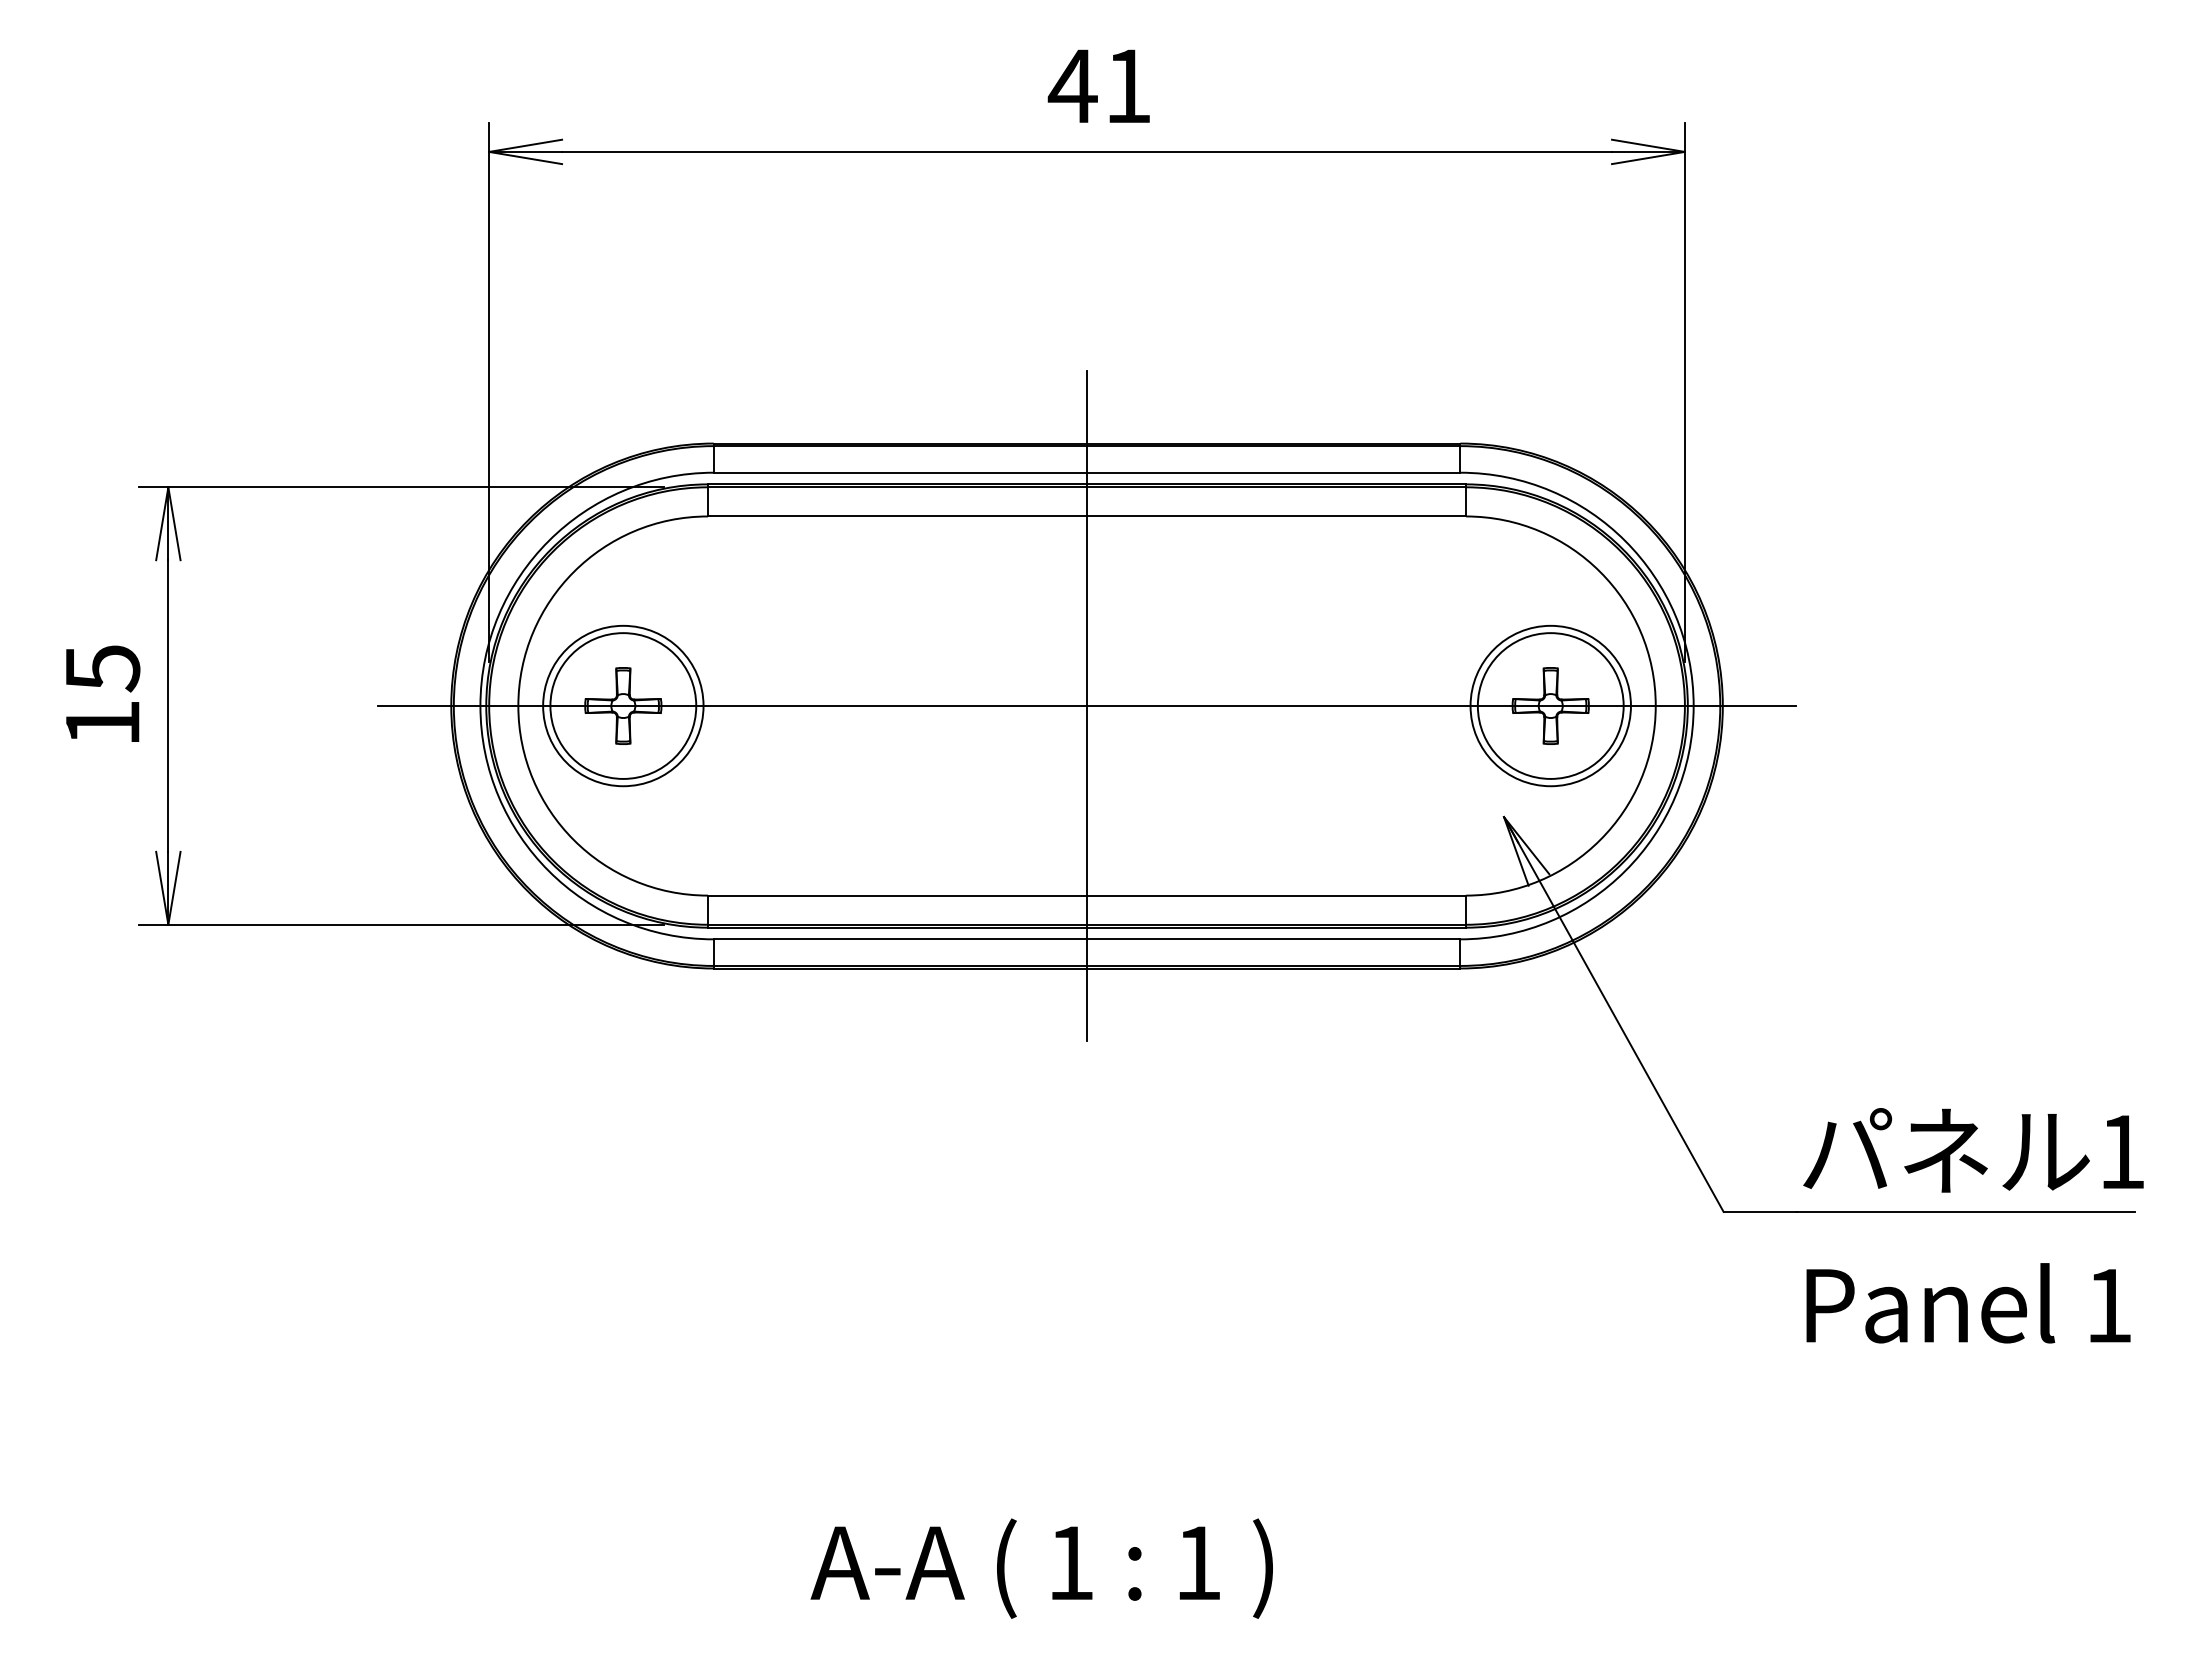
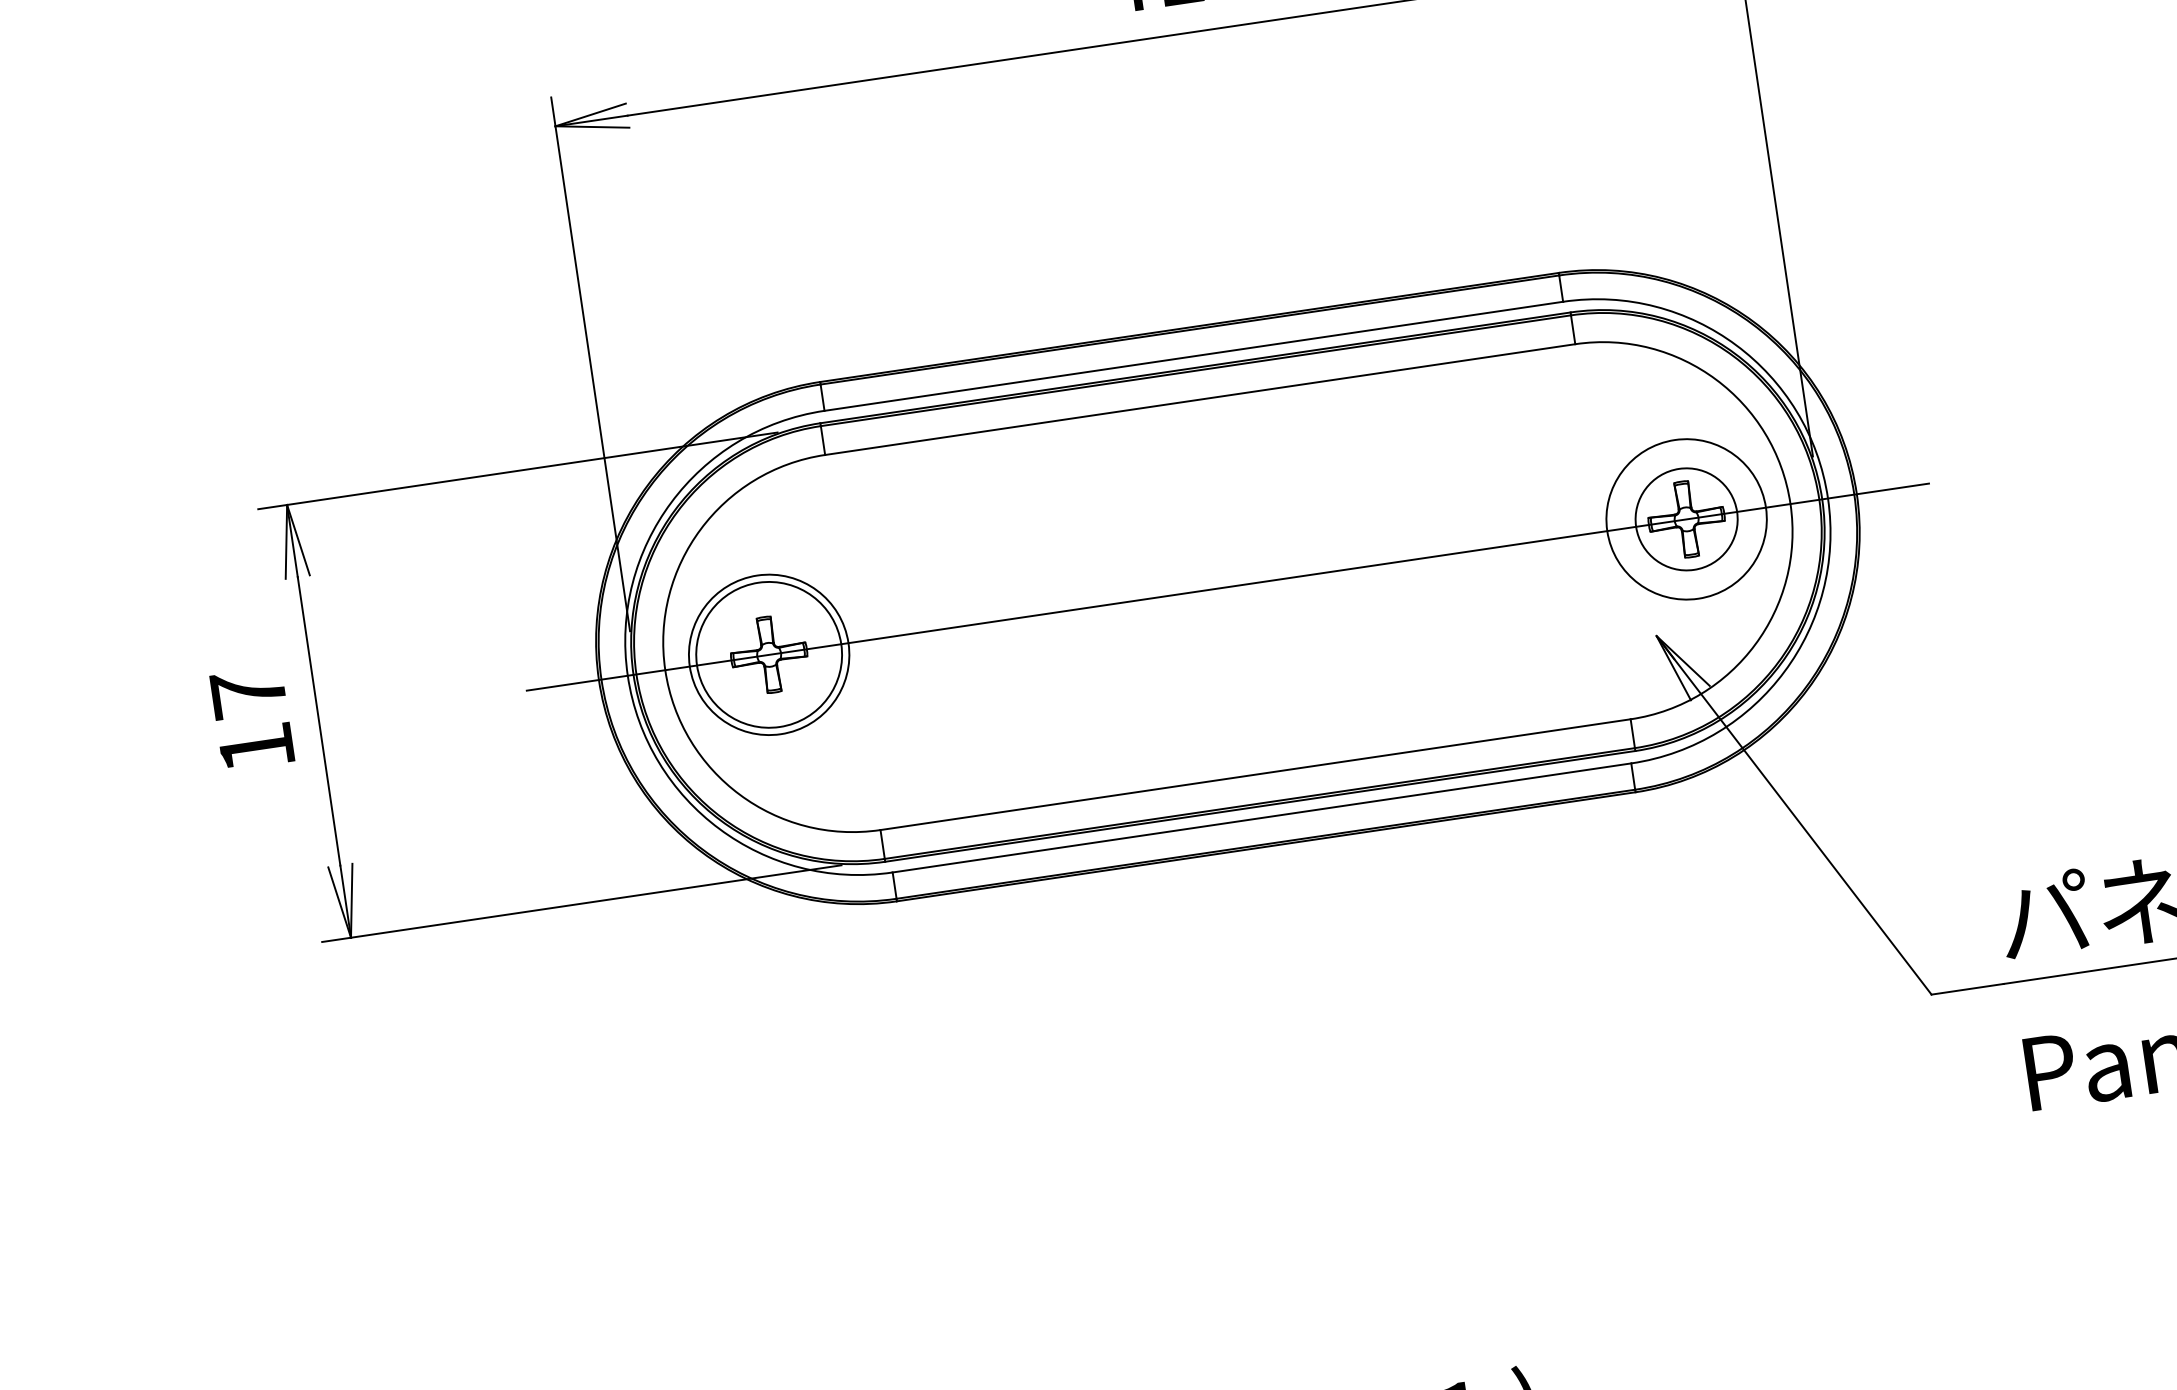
text: (103, 668) -> (249, 693), 15 -> 17
line: (1087, 705) -> (1228, 586), removed
circle: (1550, 705) -> (1686, 518), size x0.7

